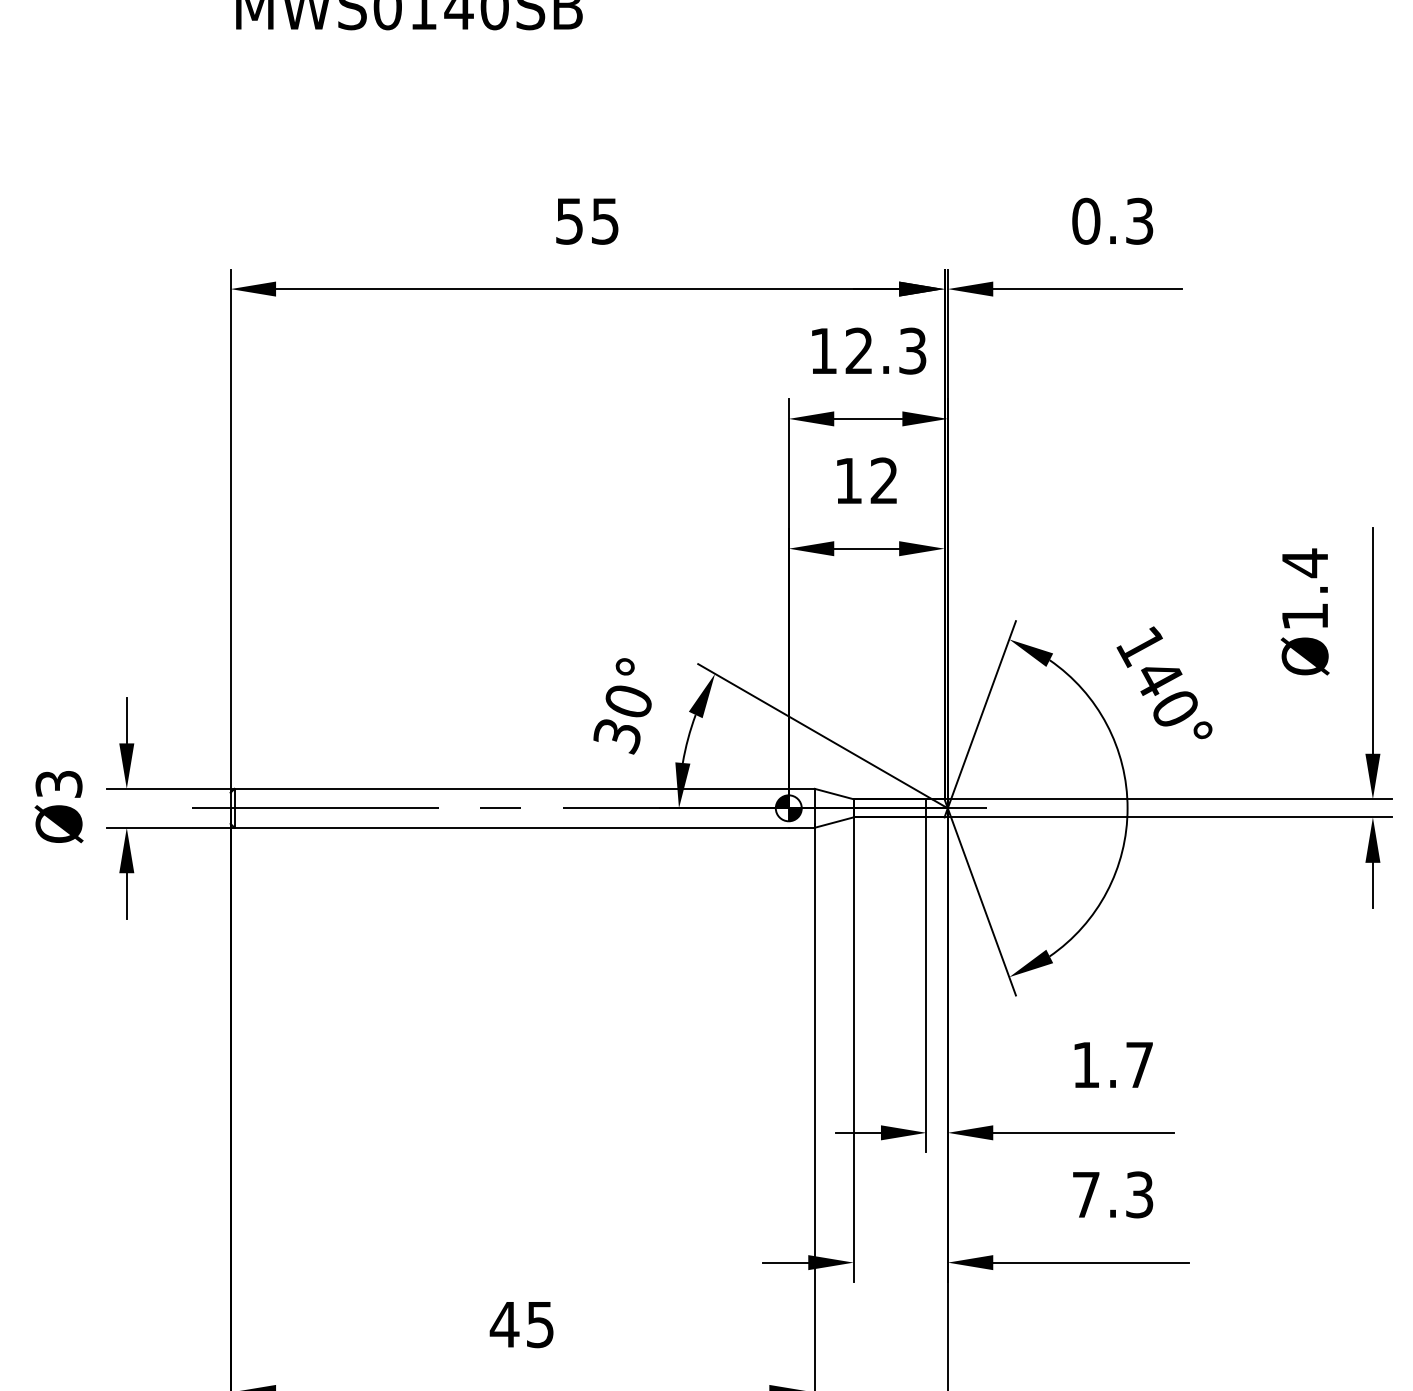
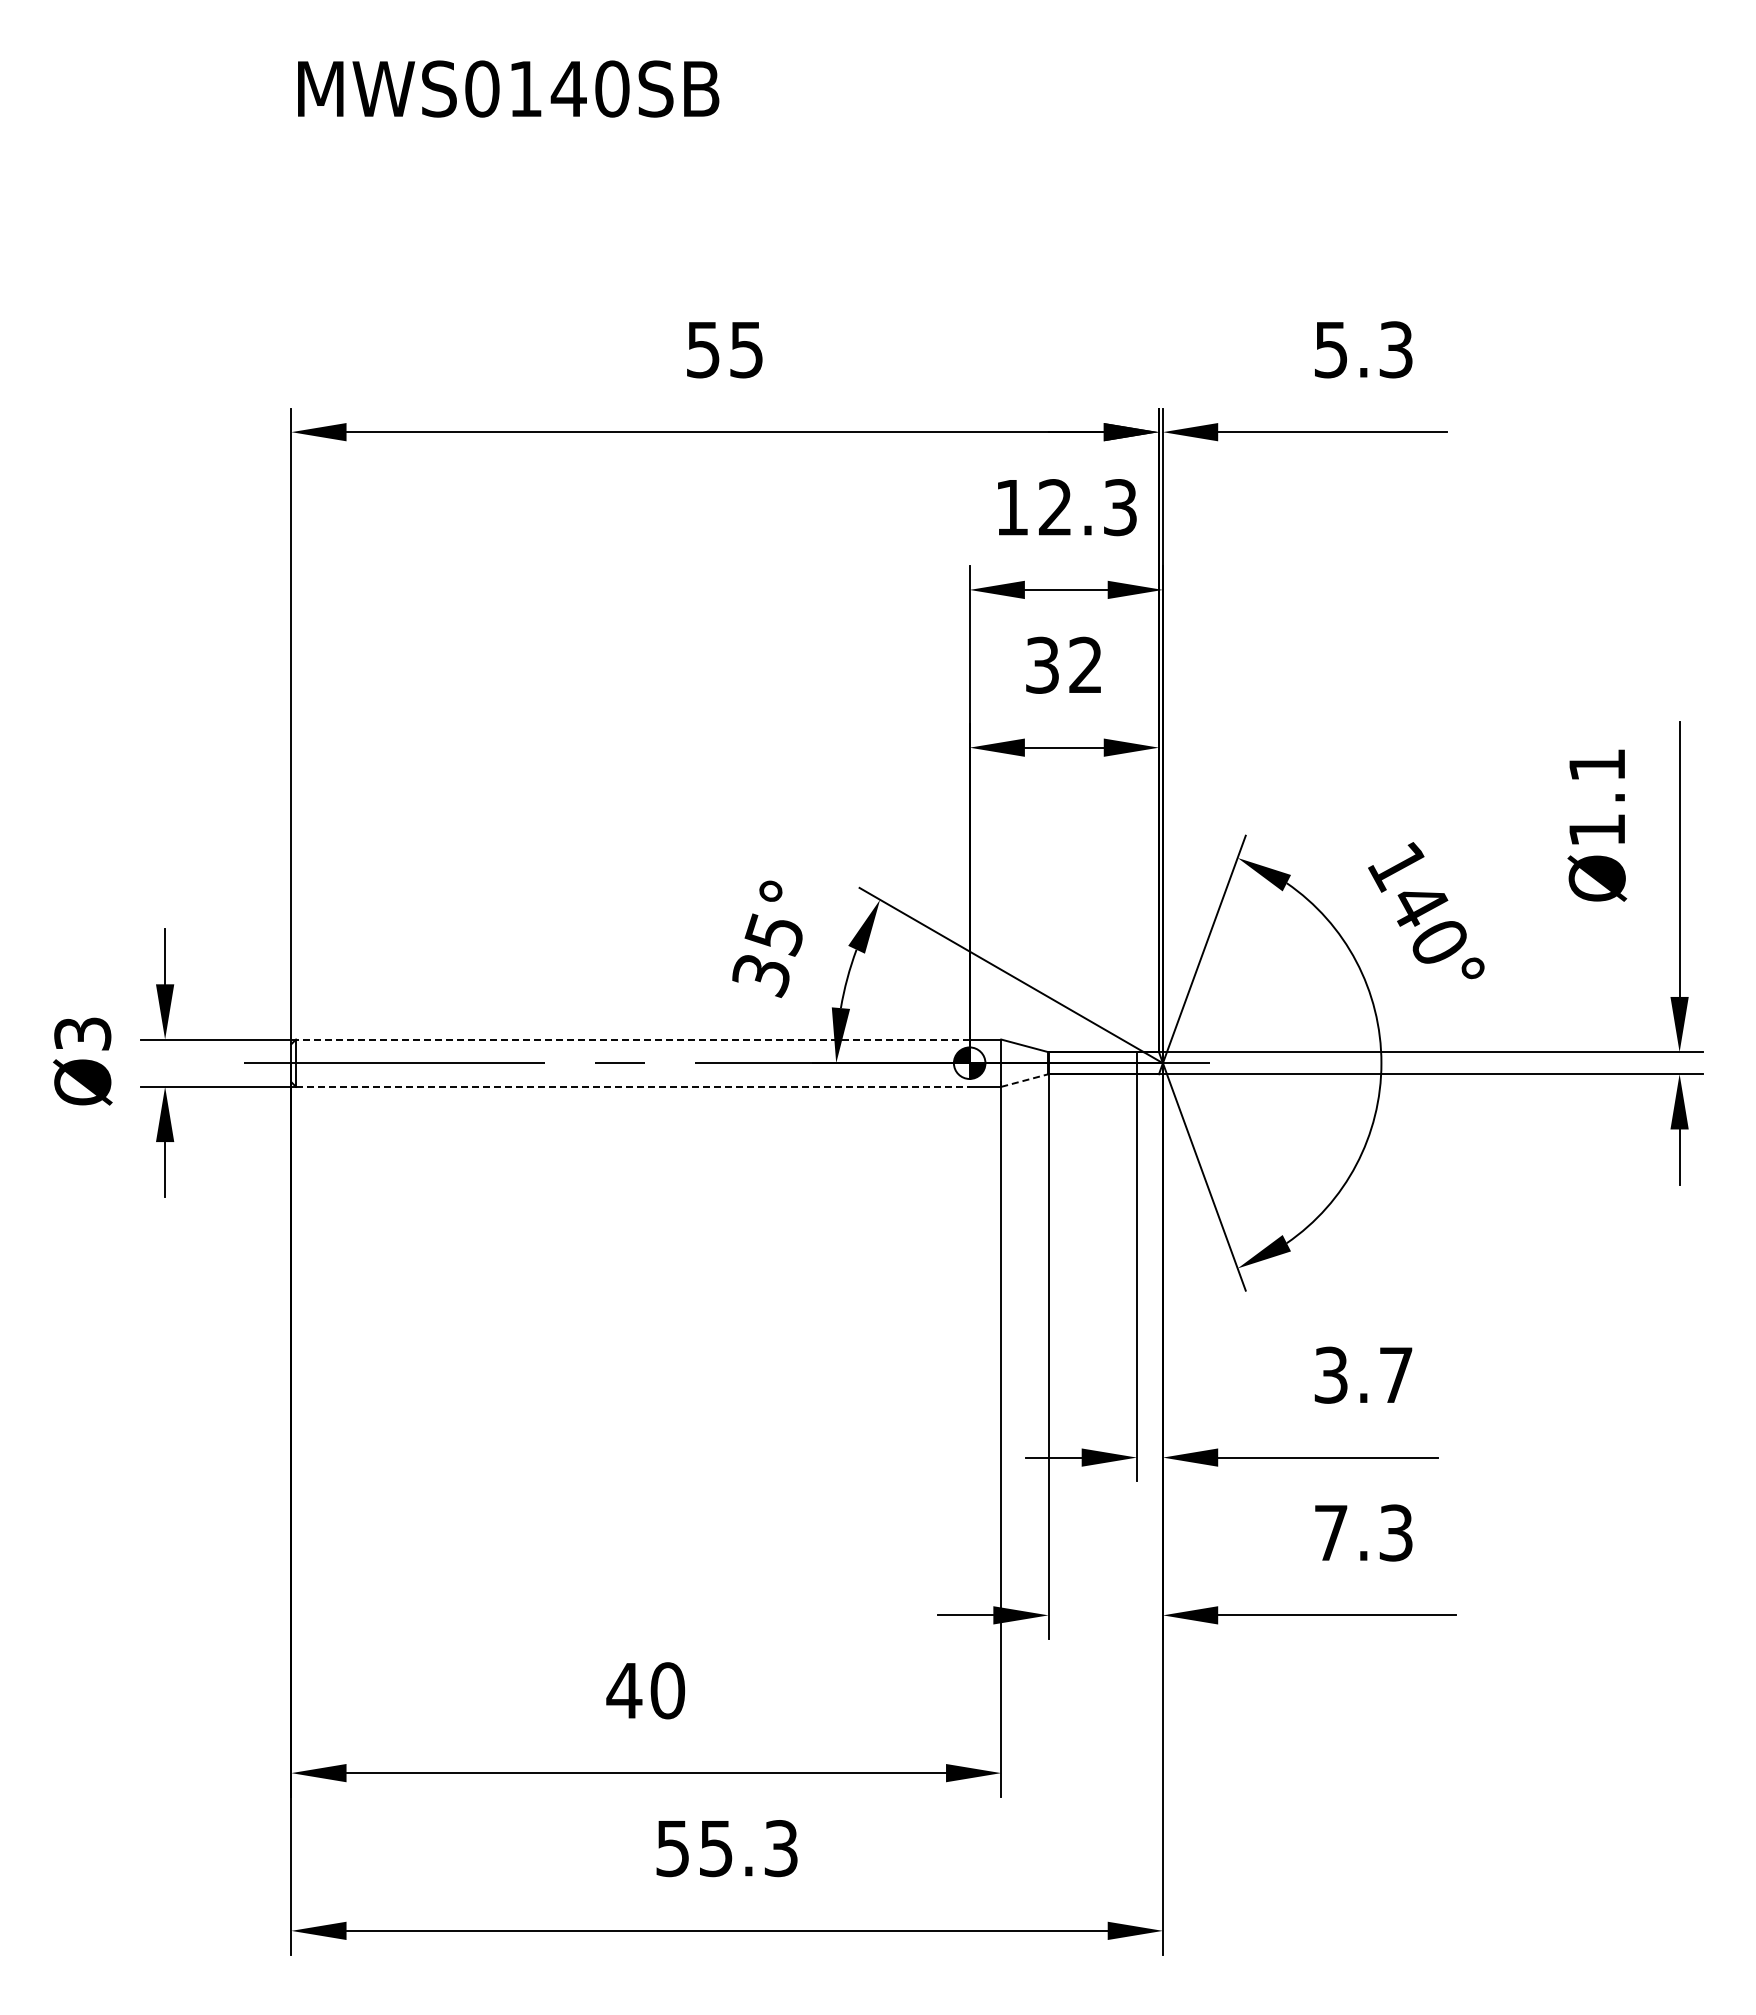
text: (1086, 221) -> (1331, 349), 0.3 -> 5.3
text: (848, 480) -> (1042, 664), 12 -> 32
text: (1304, 563) -> (1596, 765), Ø1.4 -> Ø1.1
text: (627, 702) -> (773, 934), 30° -> 35°
line: (511, 788) -> (632, 1039), solid -> dashed
line: (834, 822) -> (1025, 1080), solid -> dashed
line: (511, 827) -> (632, 1086), solid -> dashed
text: (1085, 1064) -> (1330, 1374), 1.7 -> 3.7
text: (540, 1324) -> (667, 1690), 45 -> 40

